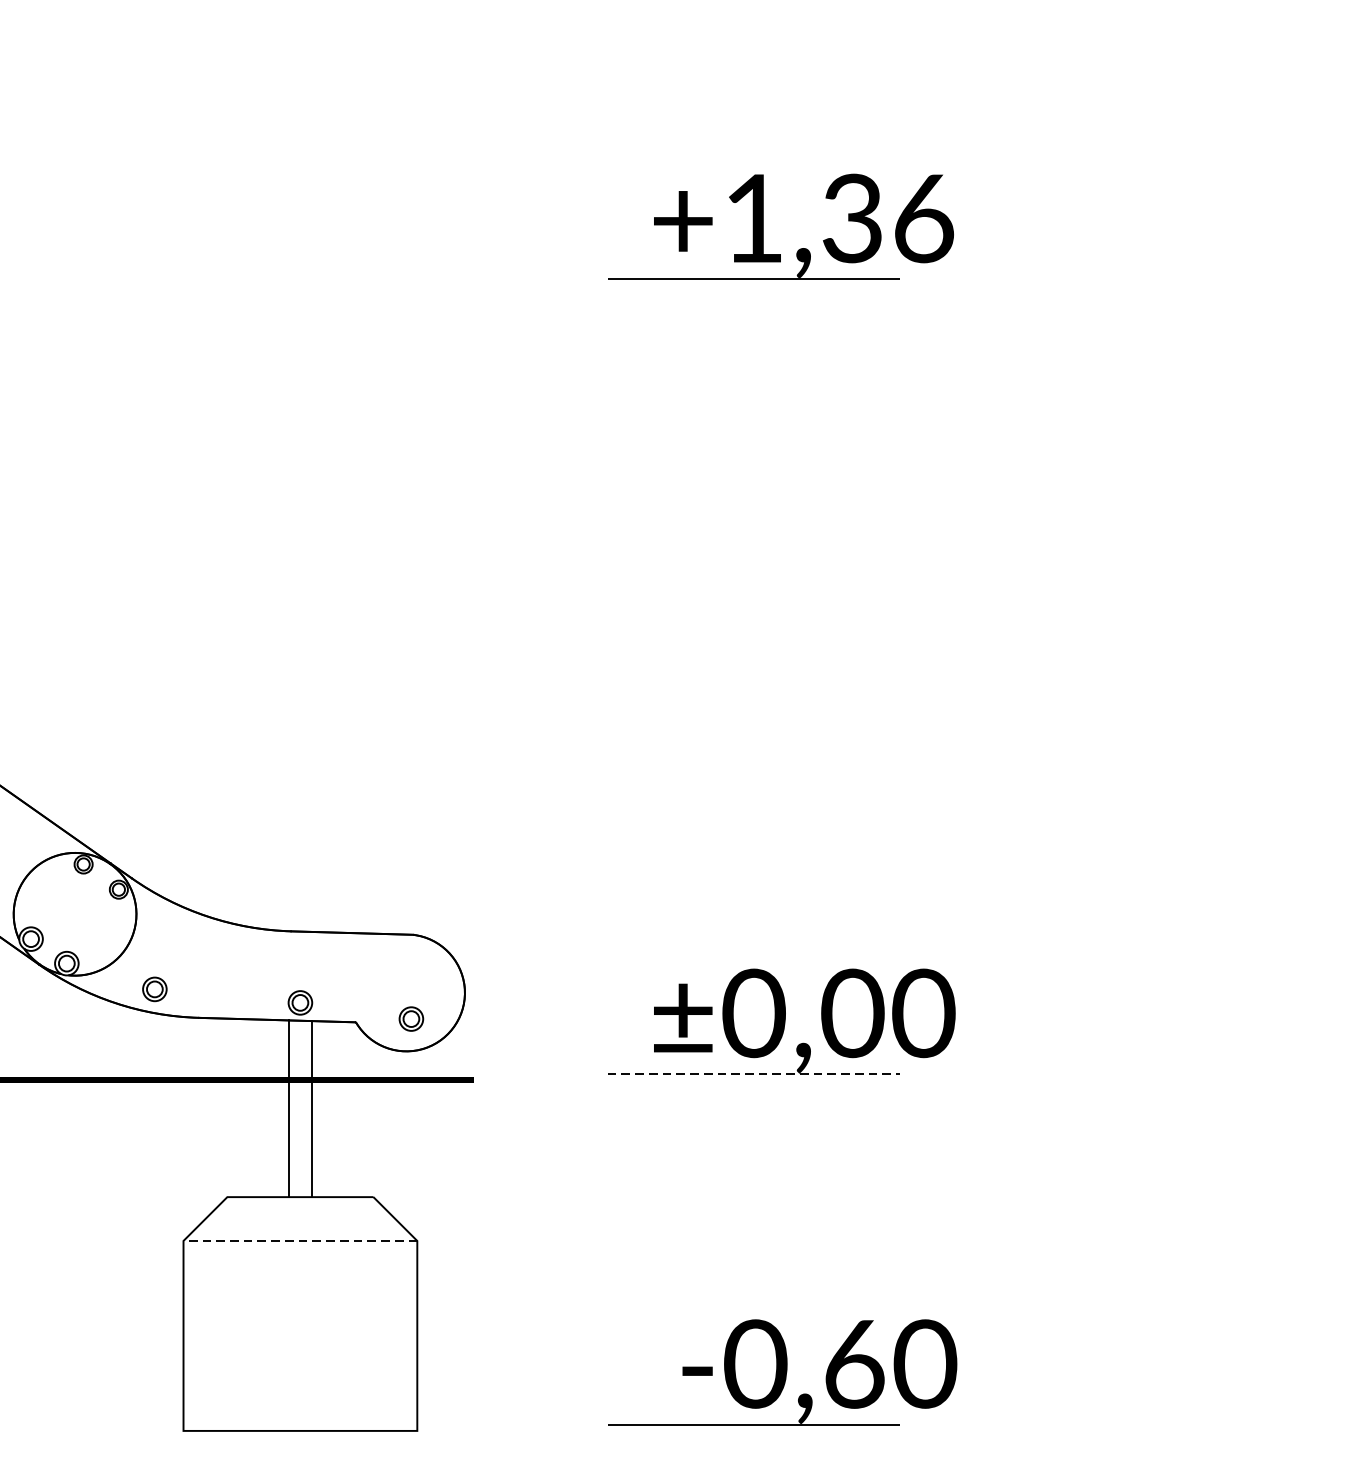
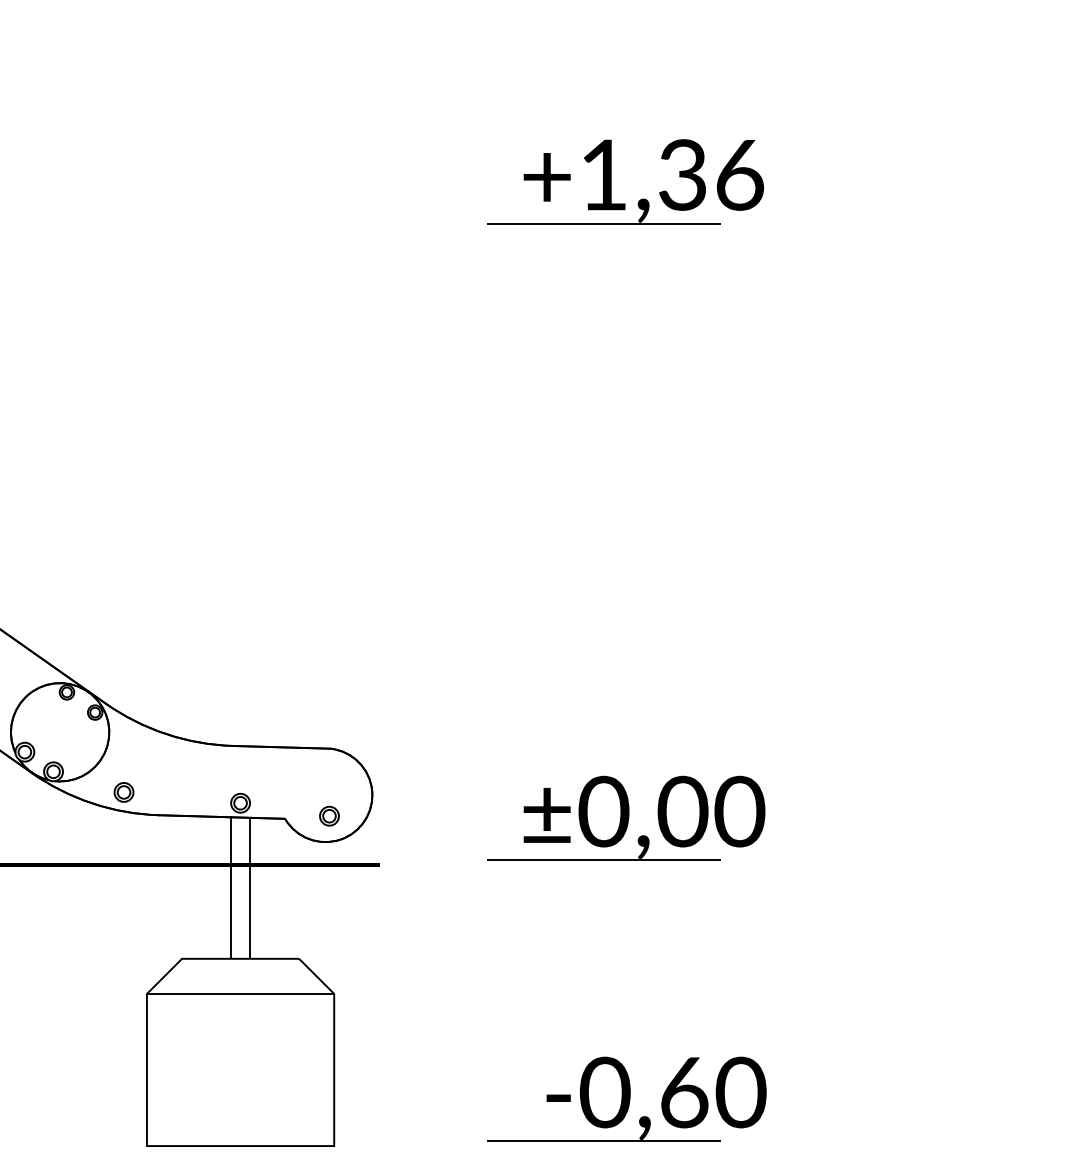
line: (754, 1074) -> (604, 860), dashed -> solid
line: (300, 1240) -> (240, 993), dashed -> solid

